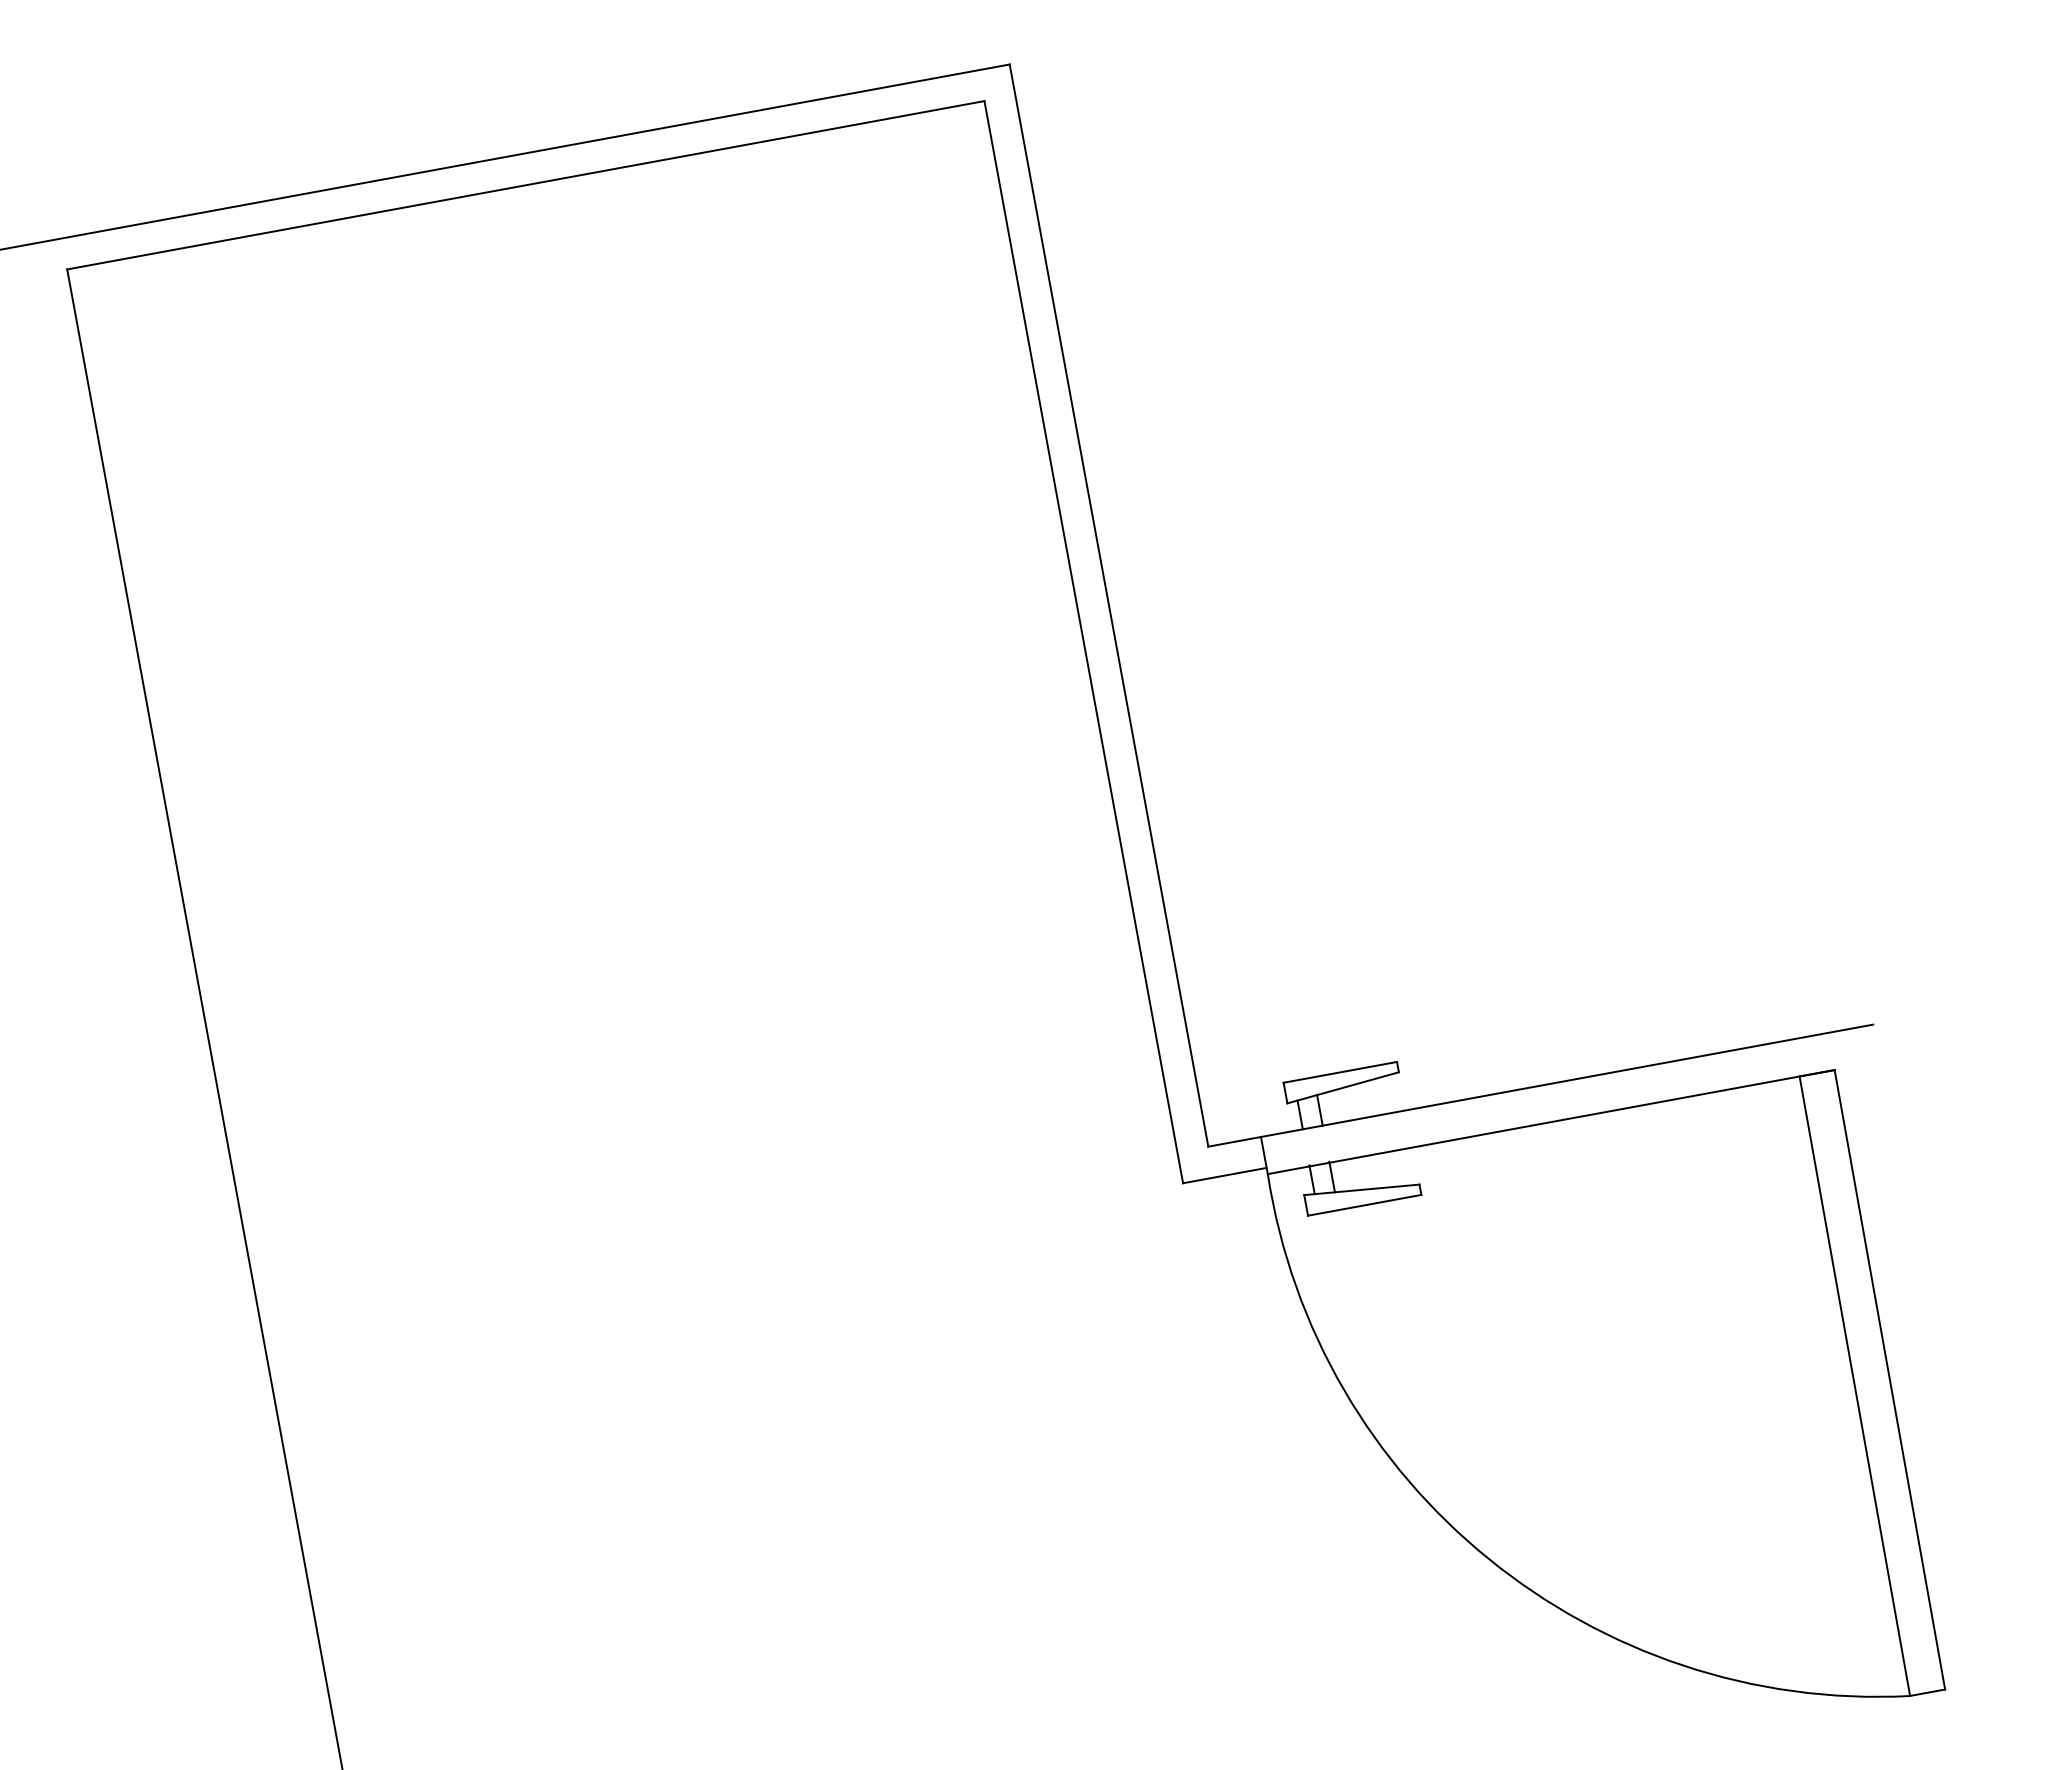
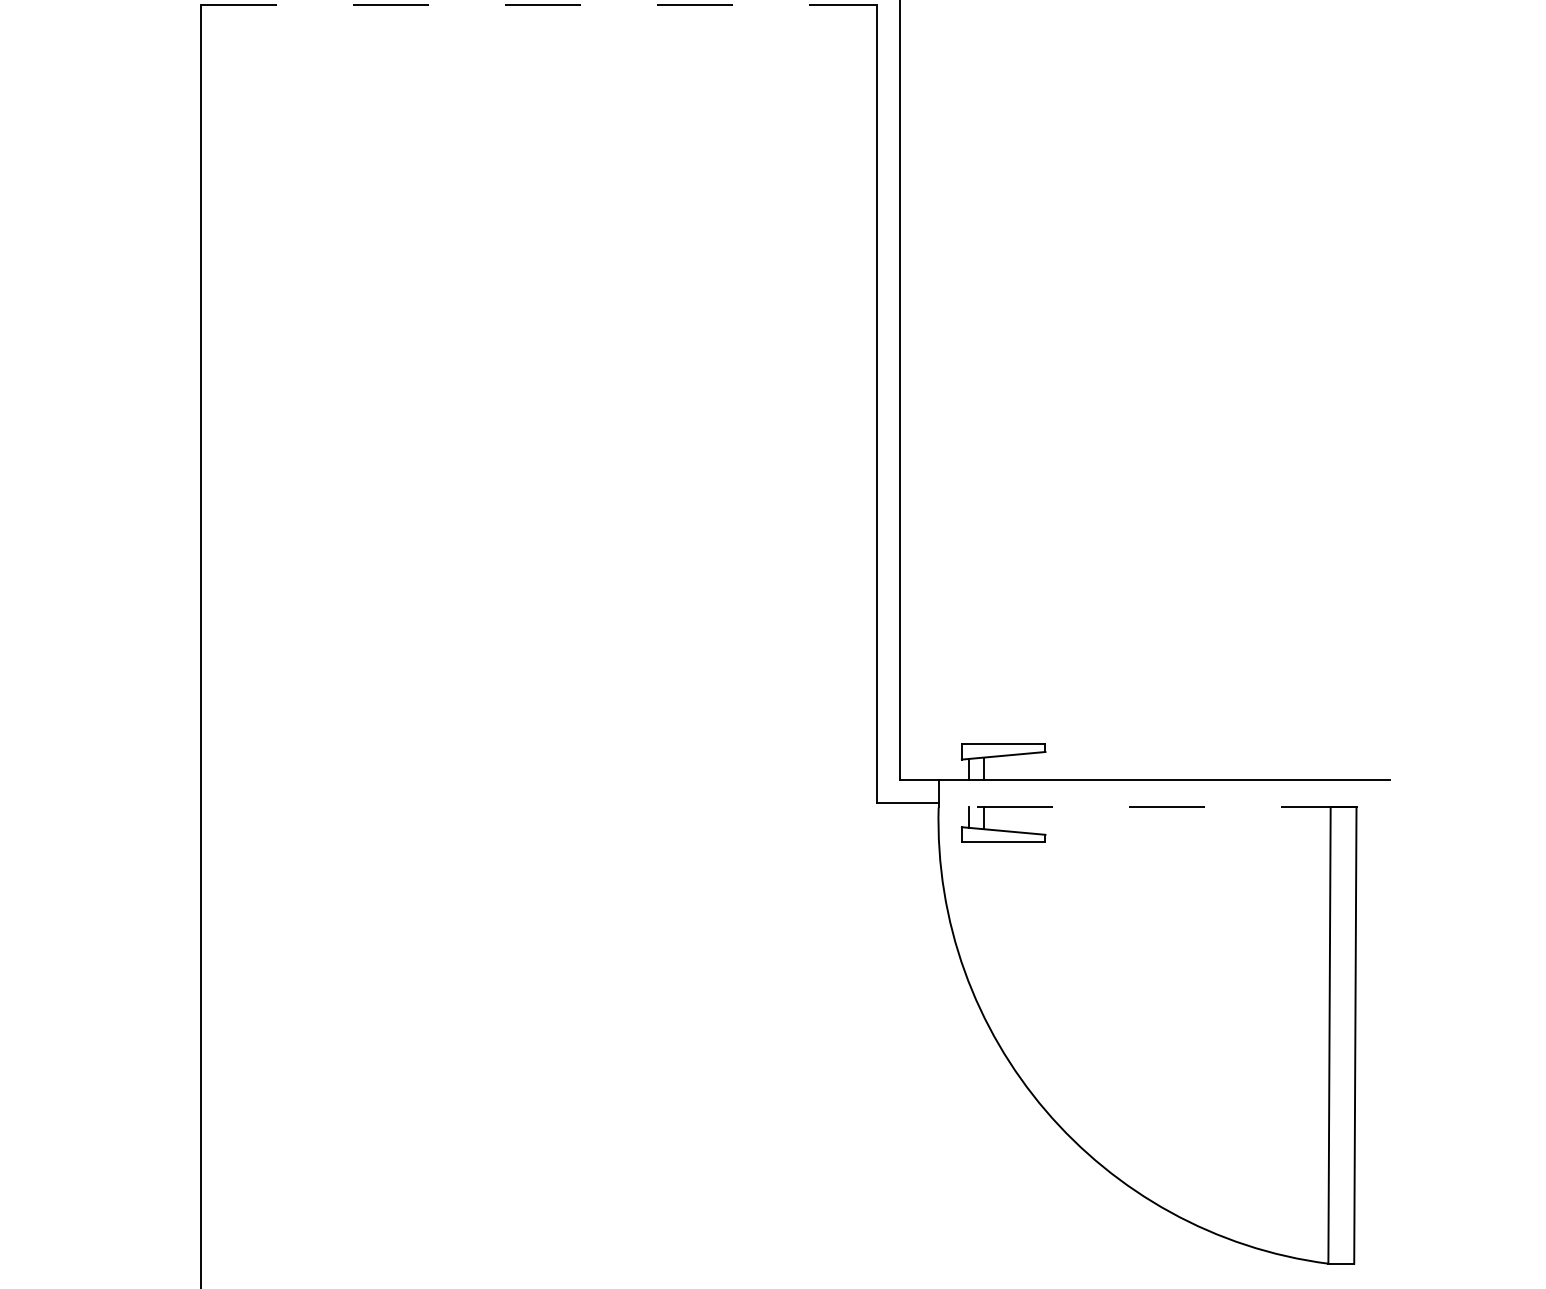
line: (526, 185) -> (539, 5), solid -> dashed
line: (1551, 1122) -> (1147, 807), solid -> dashed

